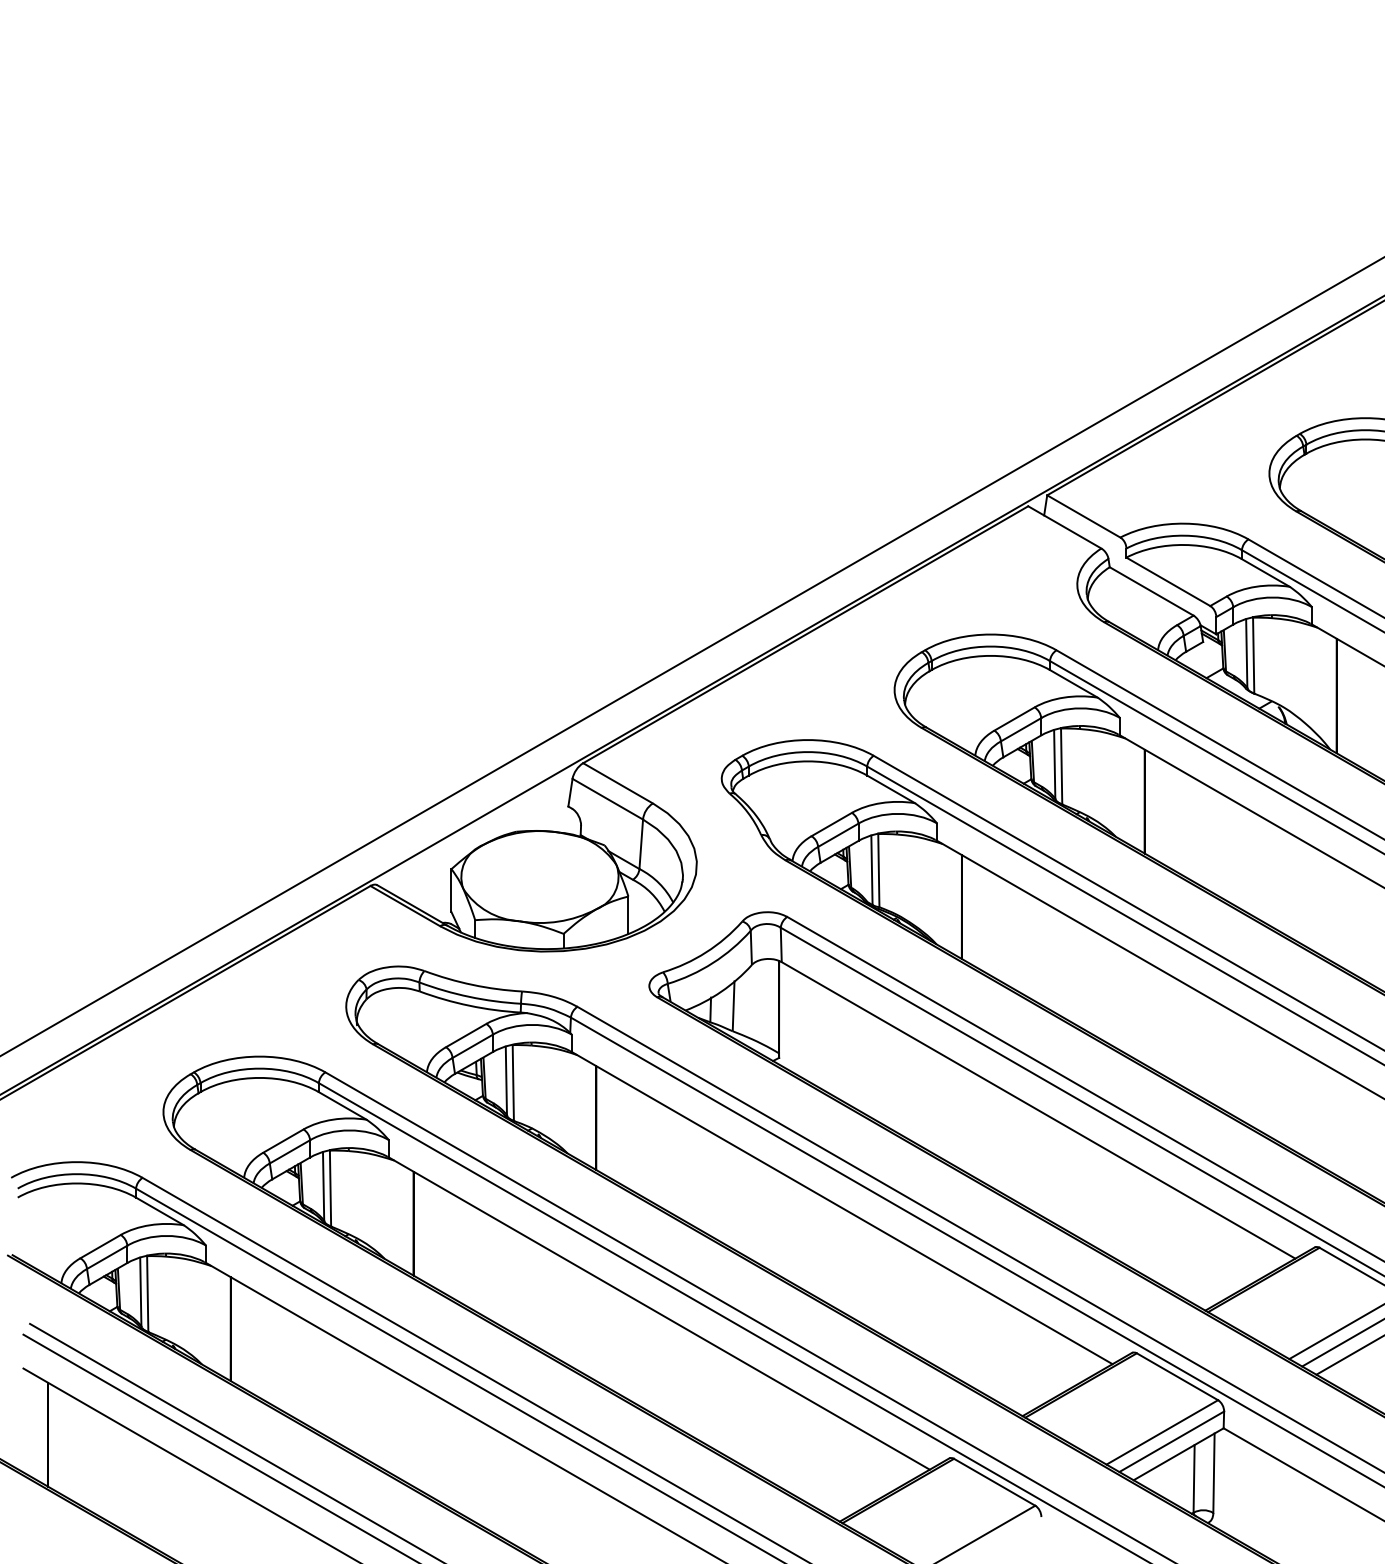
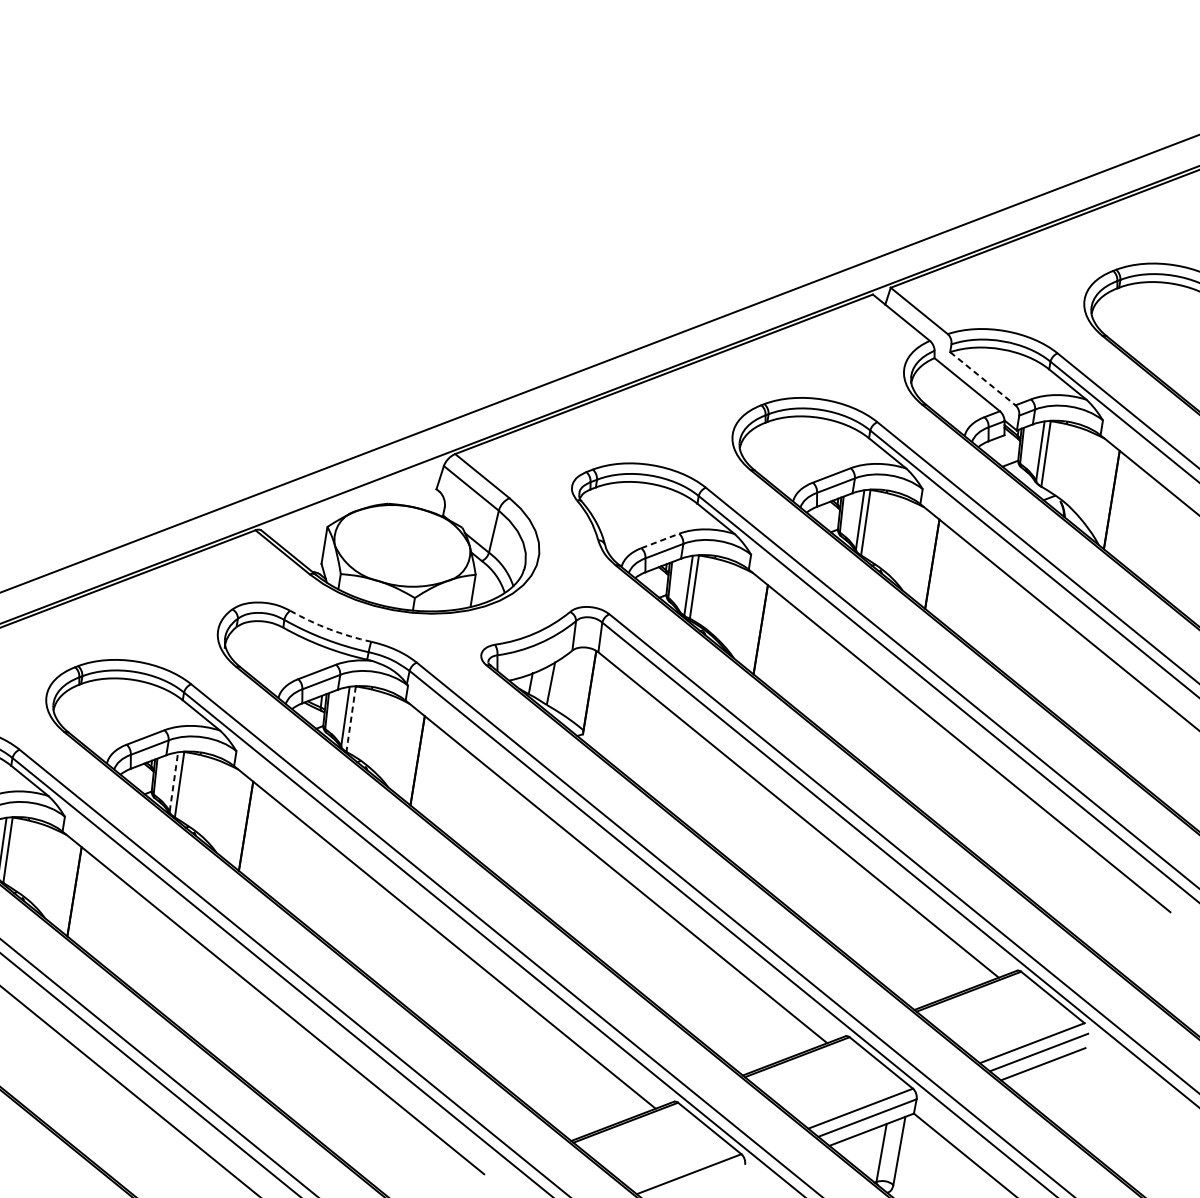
line: (1168, 582) -> (982, 379), solid -> dashed
line: (832, 824) -> (660, 541), solid -> dashed
arc: (472, 984) -> (329, 628), solid -> dashed
line: (513, 1082) -> (351, 718), solid -> dashed
line: (323, 1185) -> (173, 781), solid -> dashed

